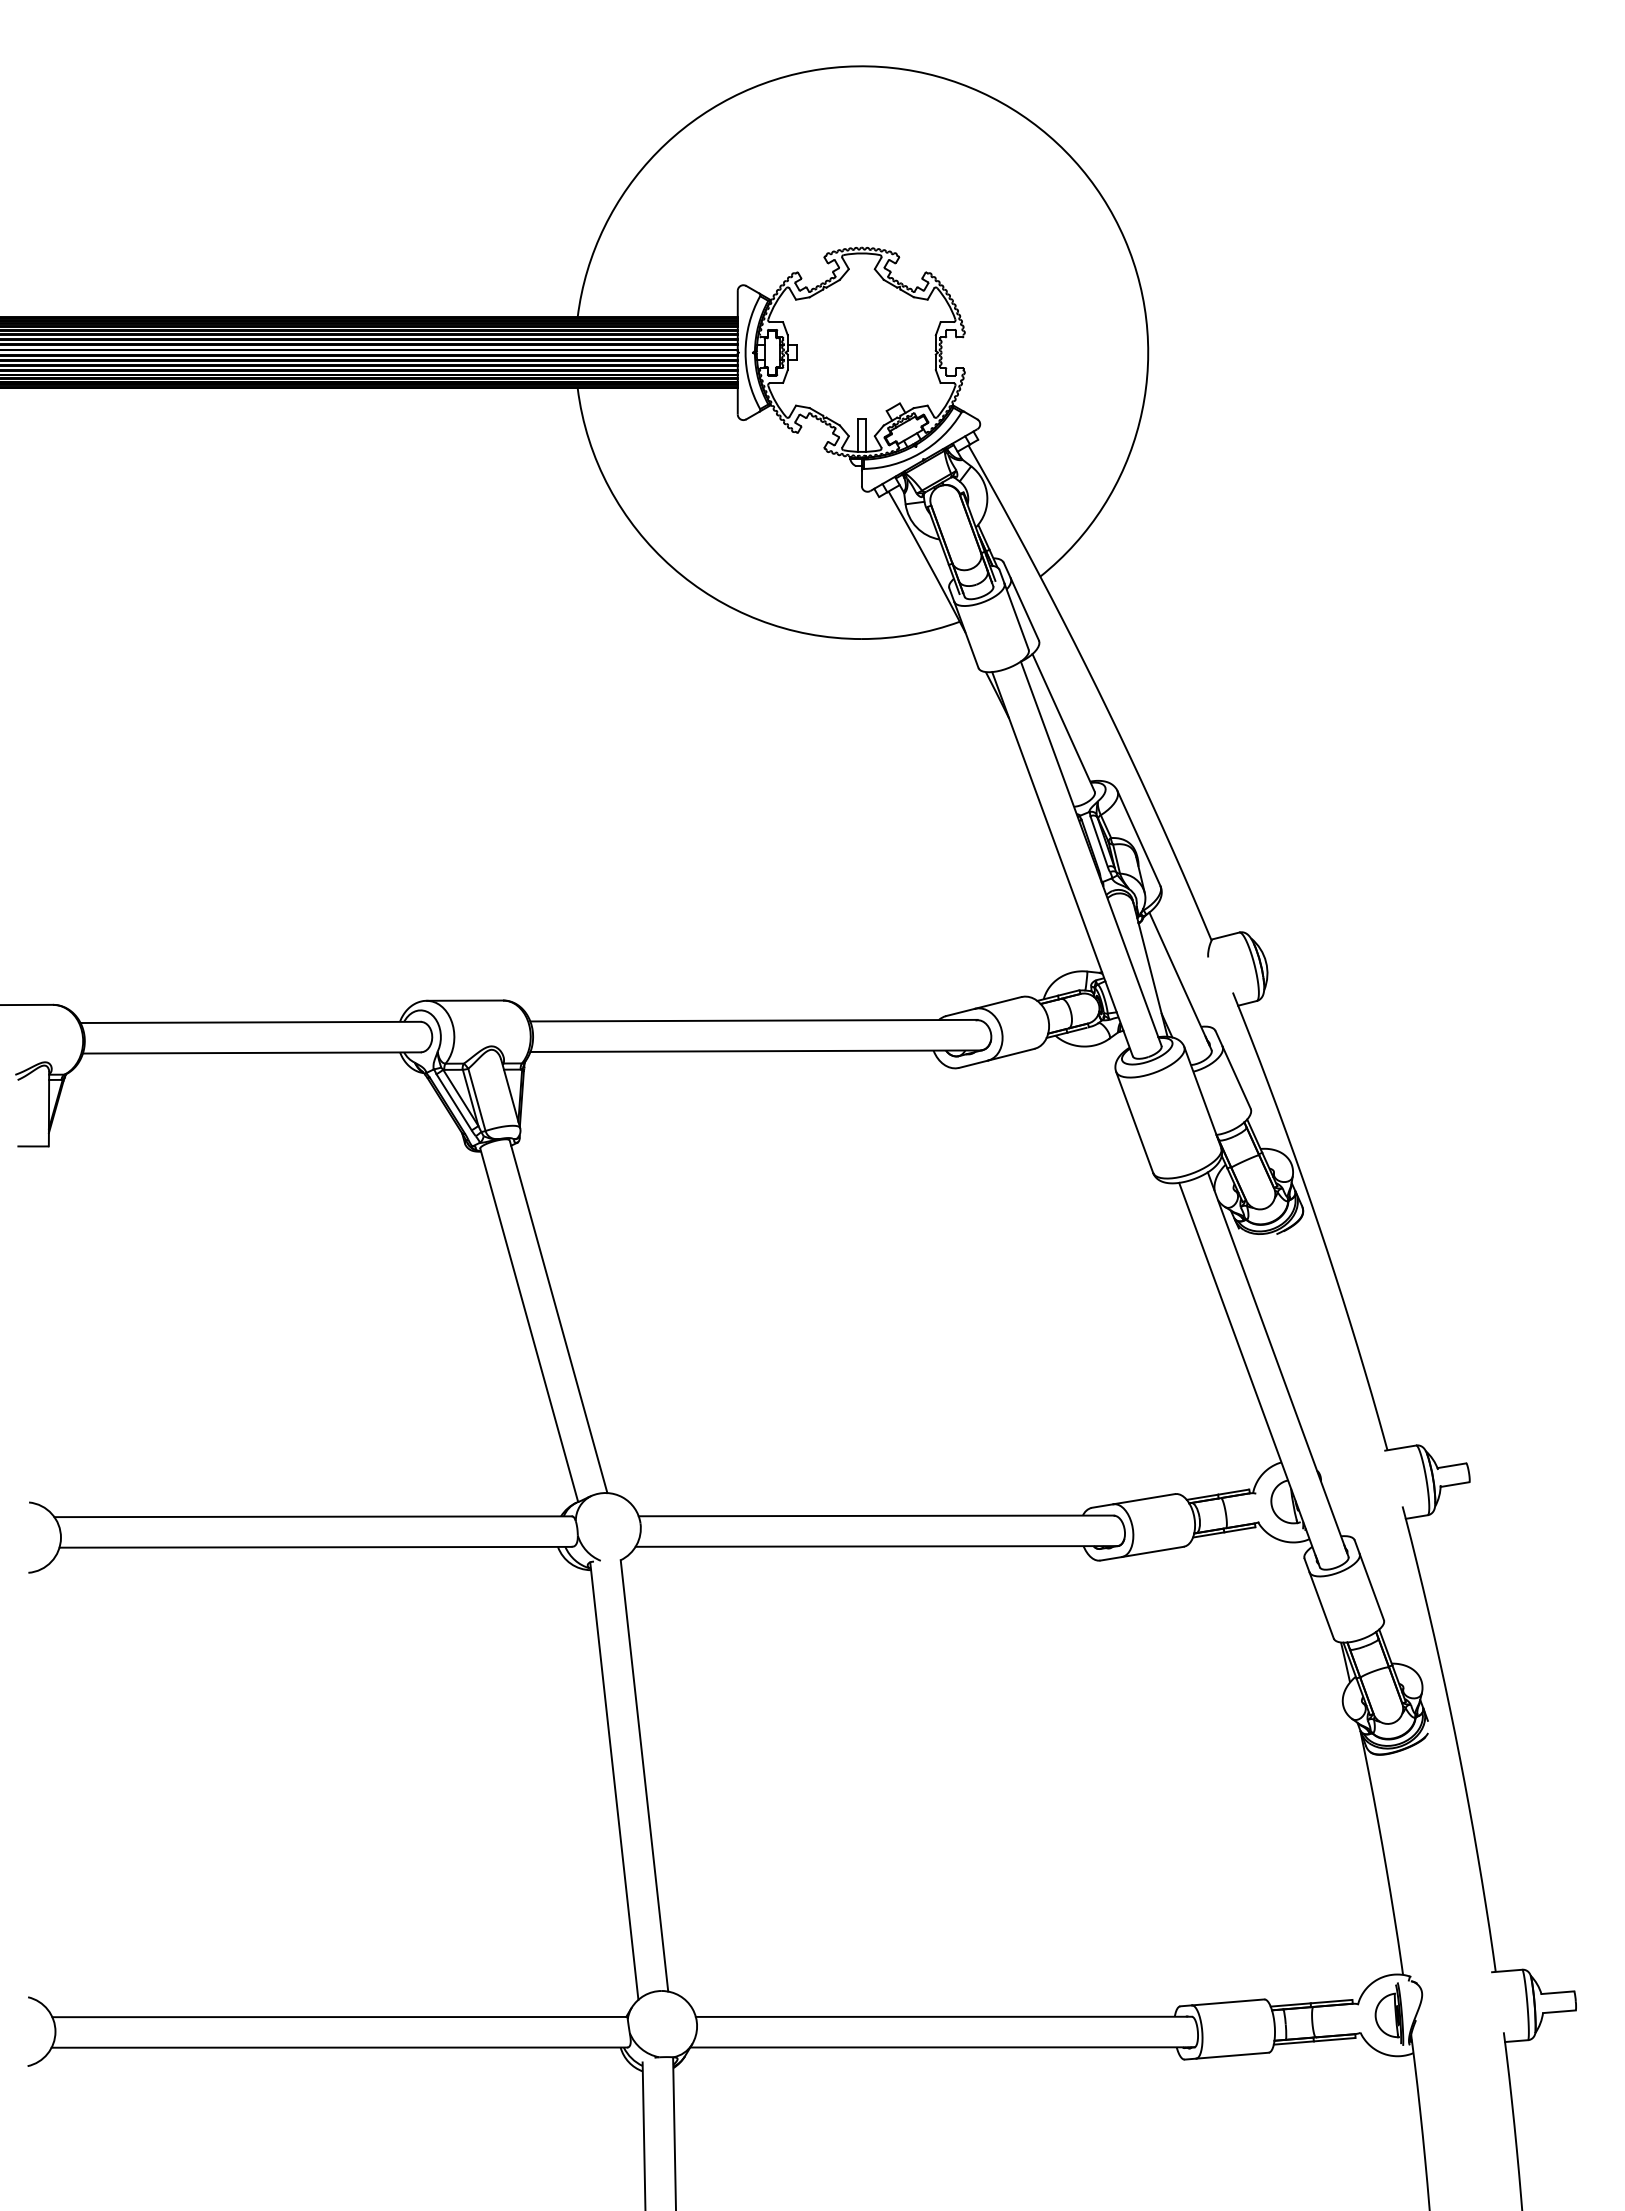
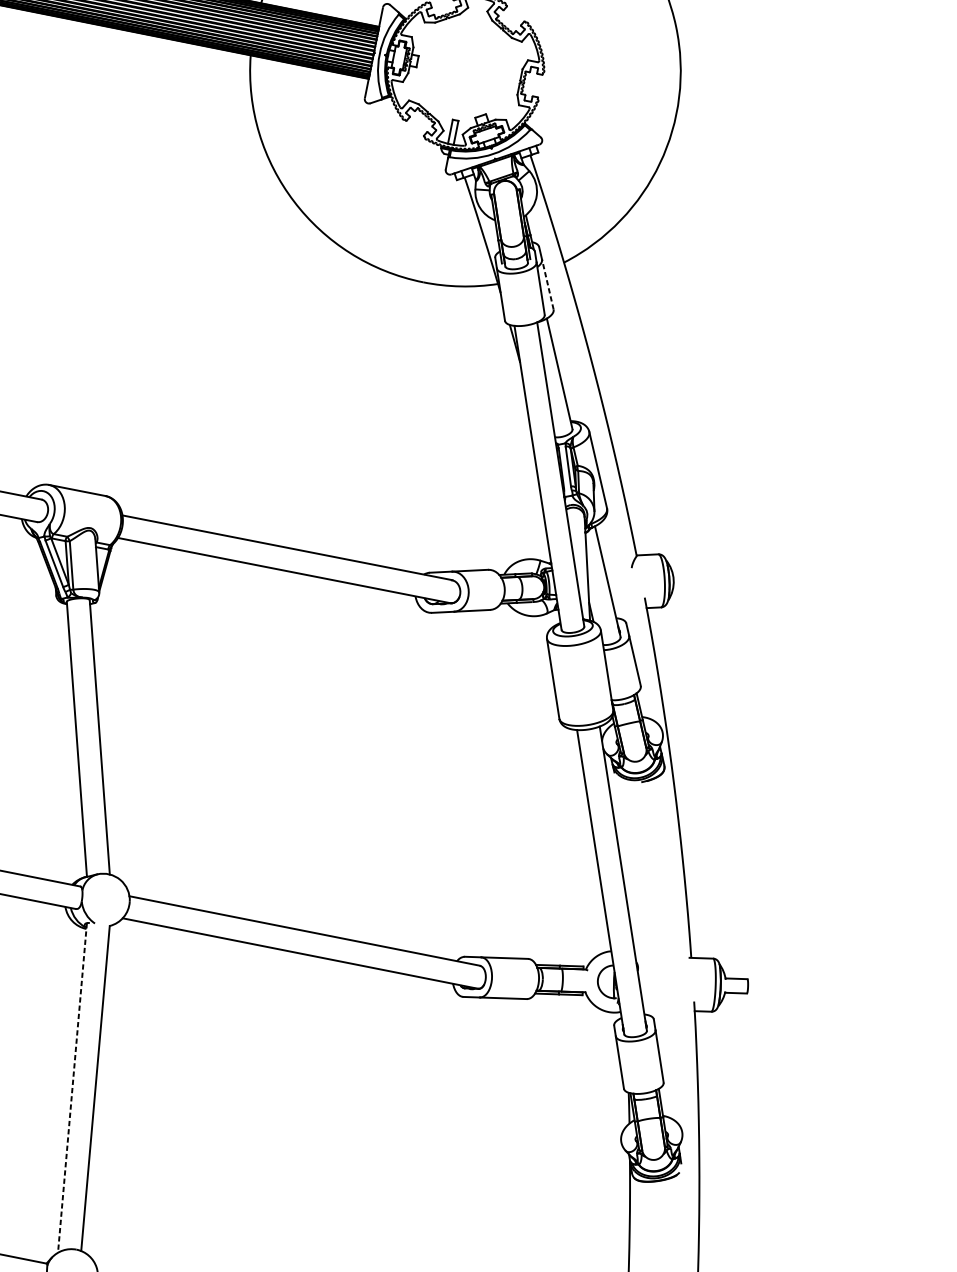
line: (1024, 608) -> (547, 283), solid -> dashed
line: (614, 1781) -> (72, 1088), solid -> dashed

